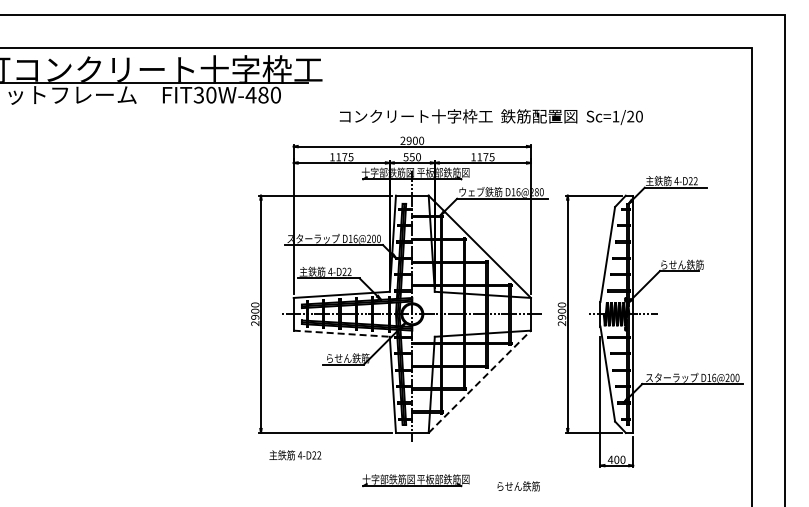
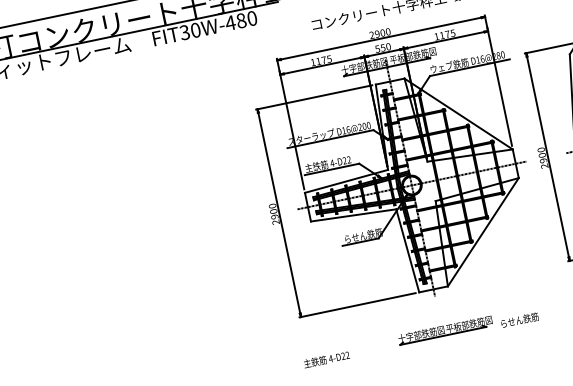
line: (342, 333) -> (354, 215), dashed -> solid
line: (480, 381) -> (483, 231), dashed -> solid
text: (295, 455) -> (326, 359), moved
text: (518, 486) -> (519, 320), moved

